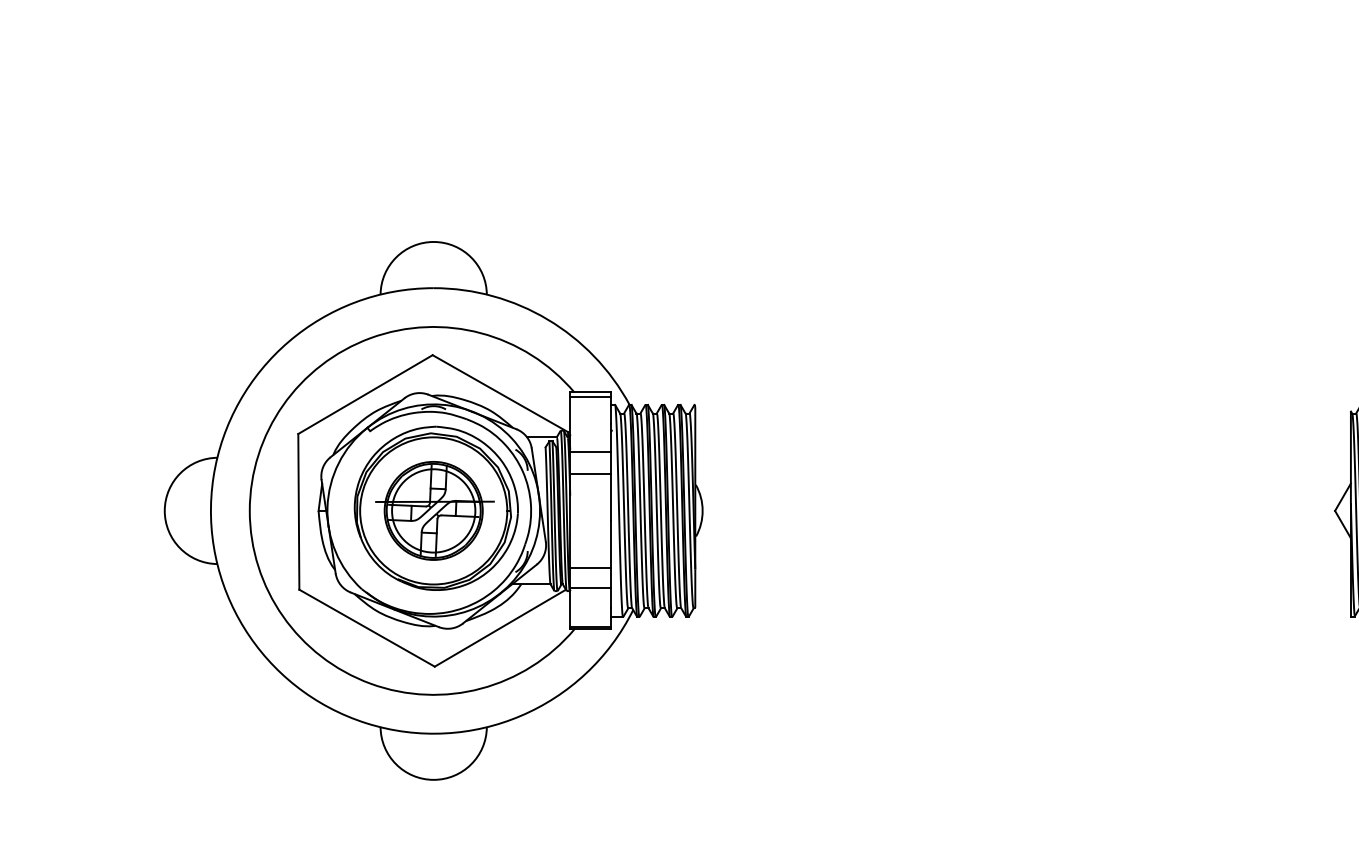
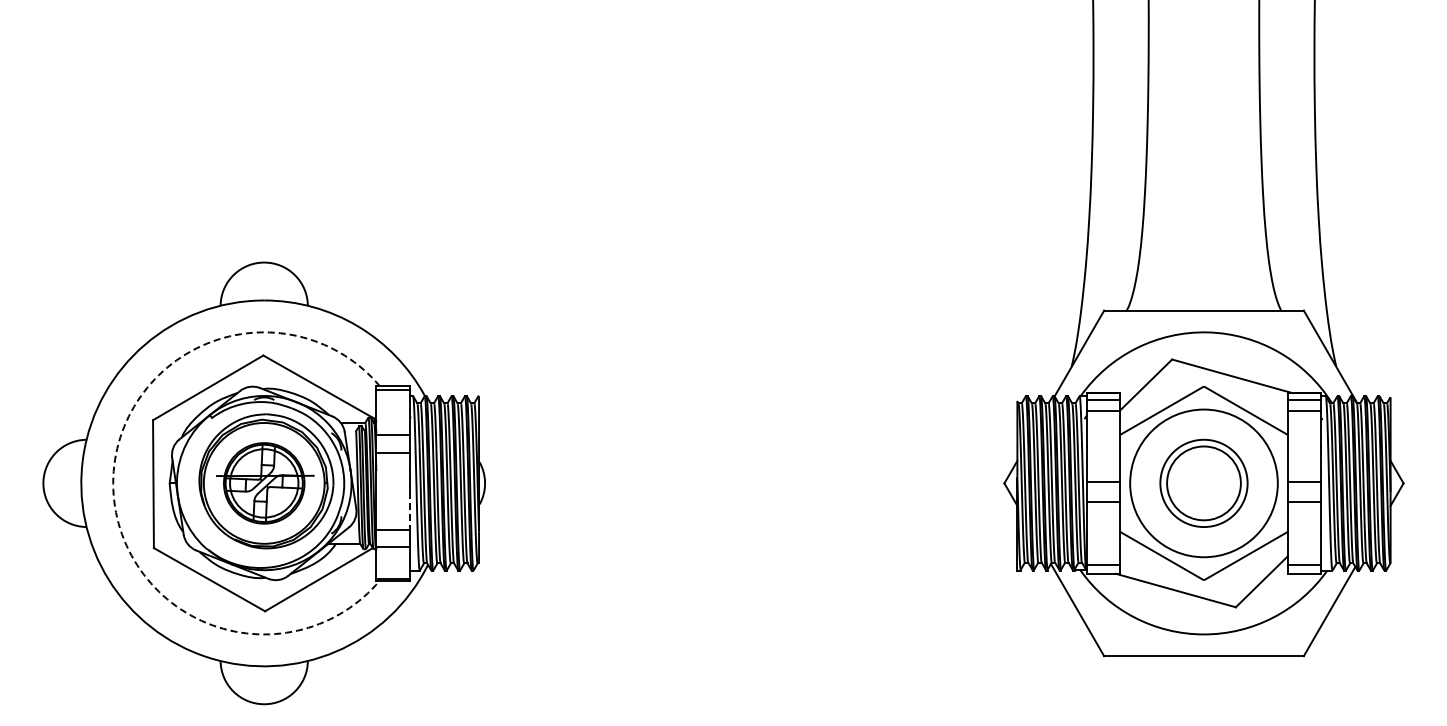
arc: (250, 511) -> (113, 483), solid -> dashed
line: (610, 545) -> (409, 511), solid -> dashed

